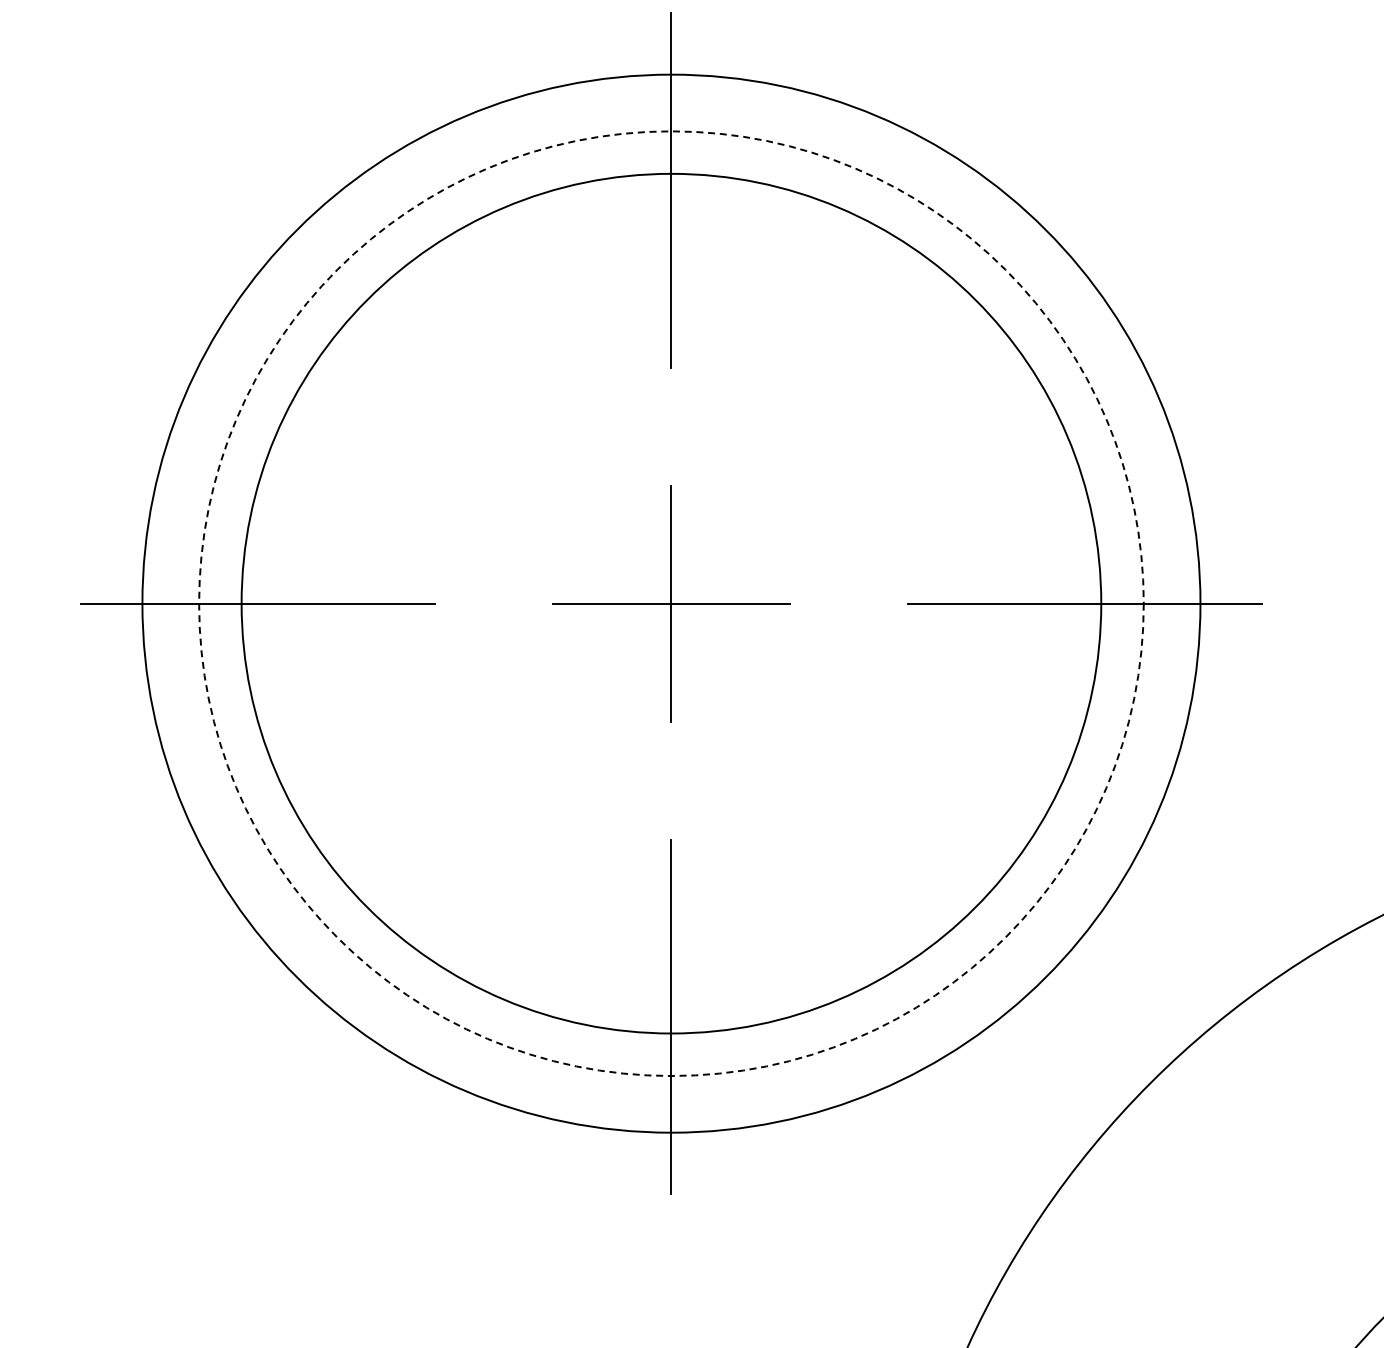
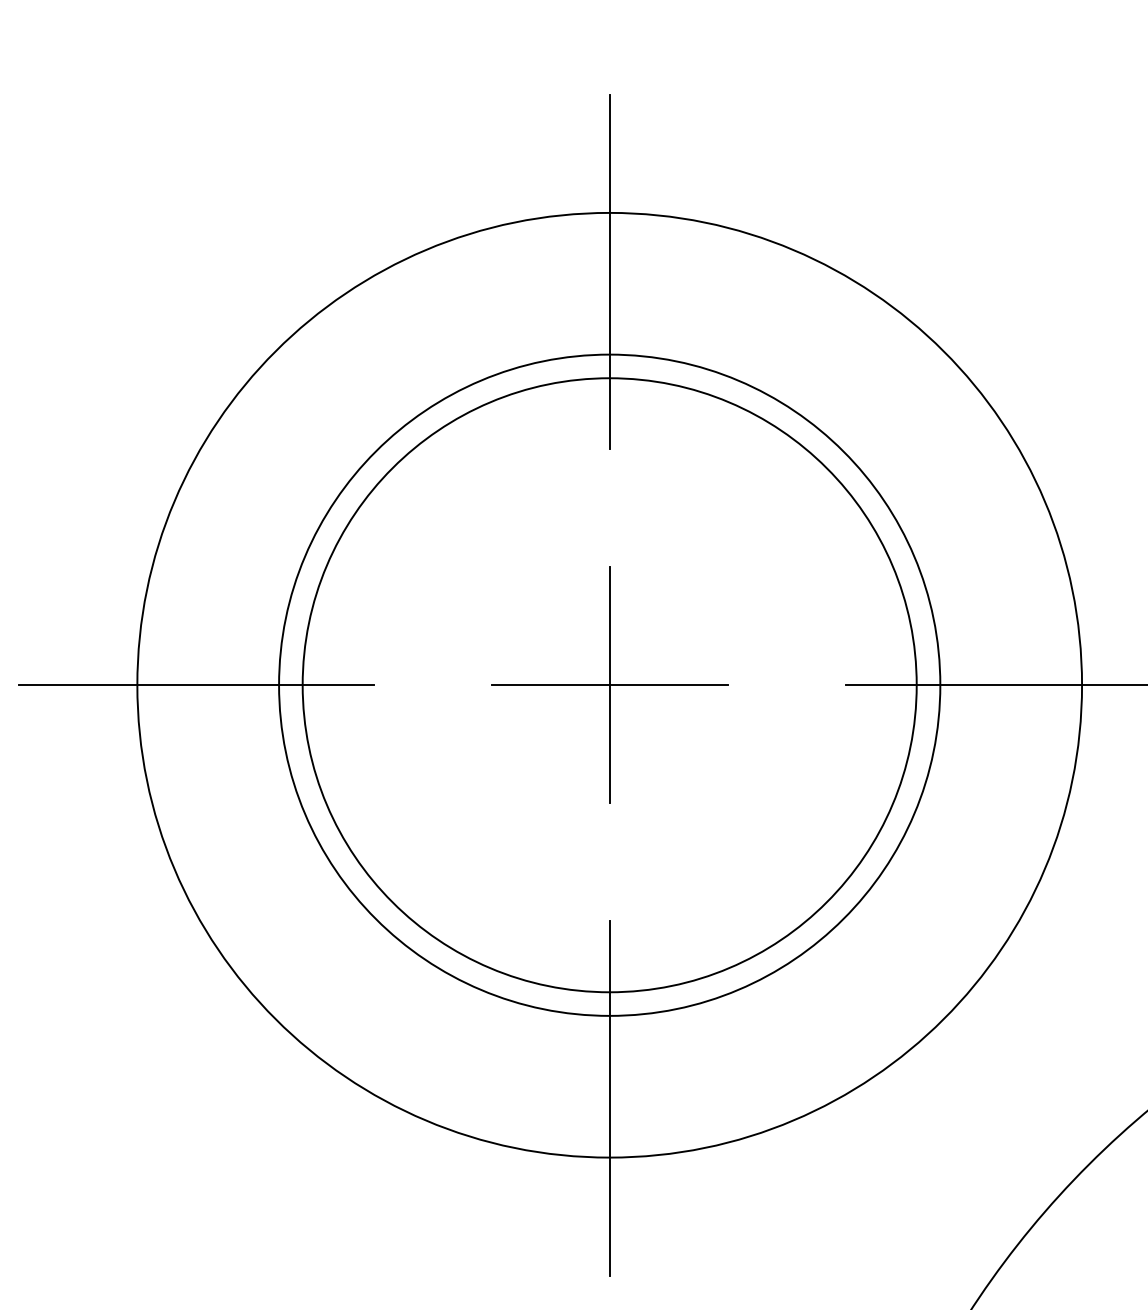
circle: (671, 603) -> (609, 685), dashed -> solid
circle: (671, 603) -> (609, 685), size x0.62
circle: (671, 603) -> (609, 685), size x0.71

